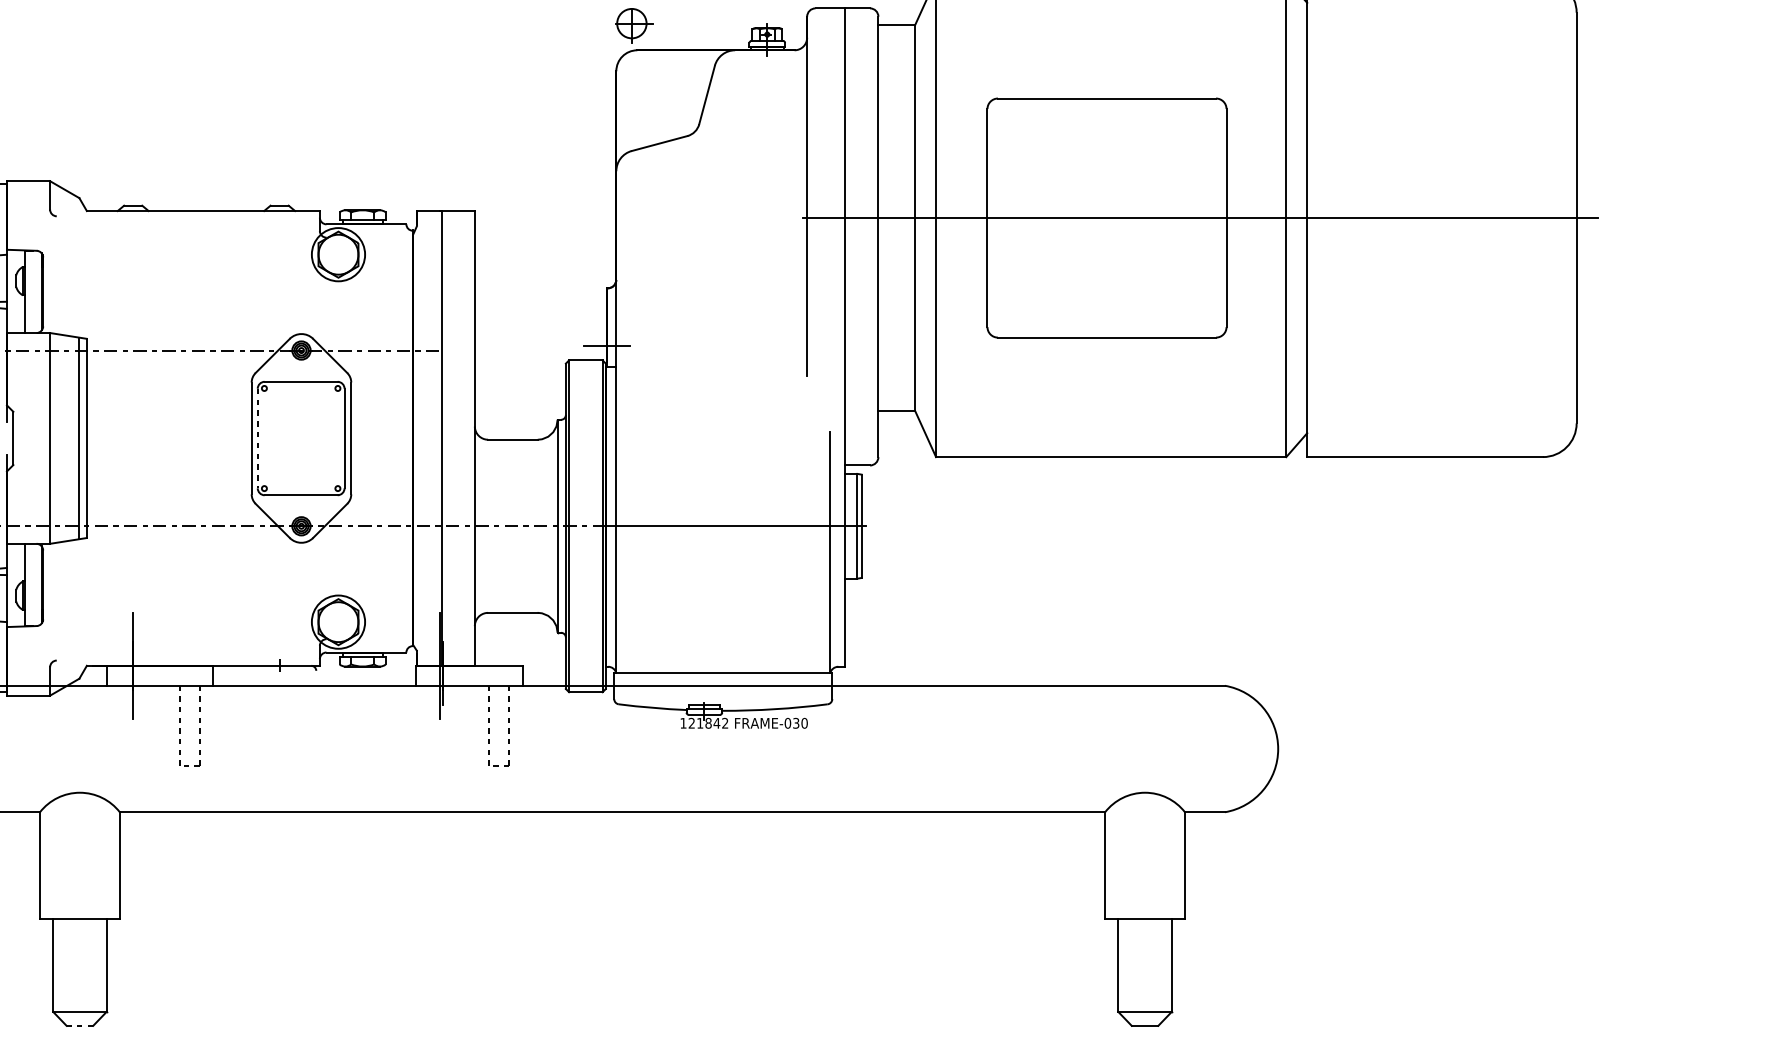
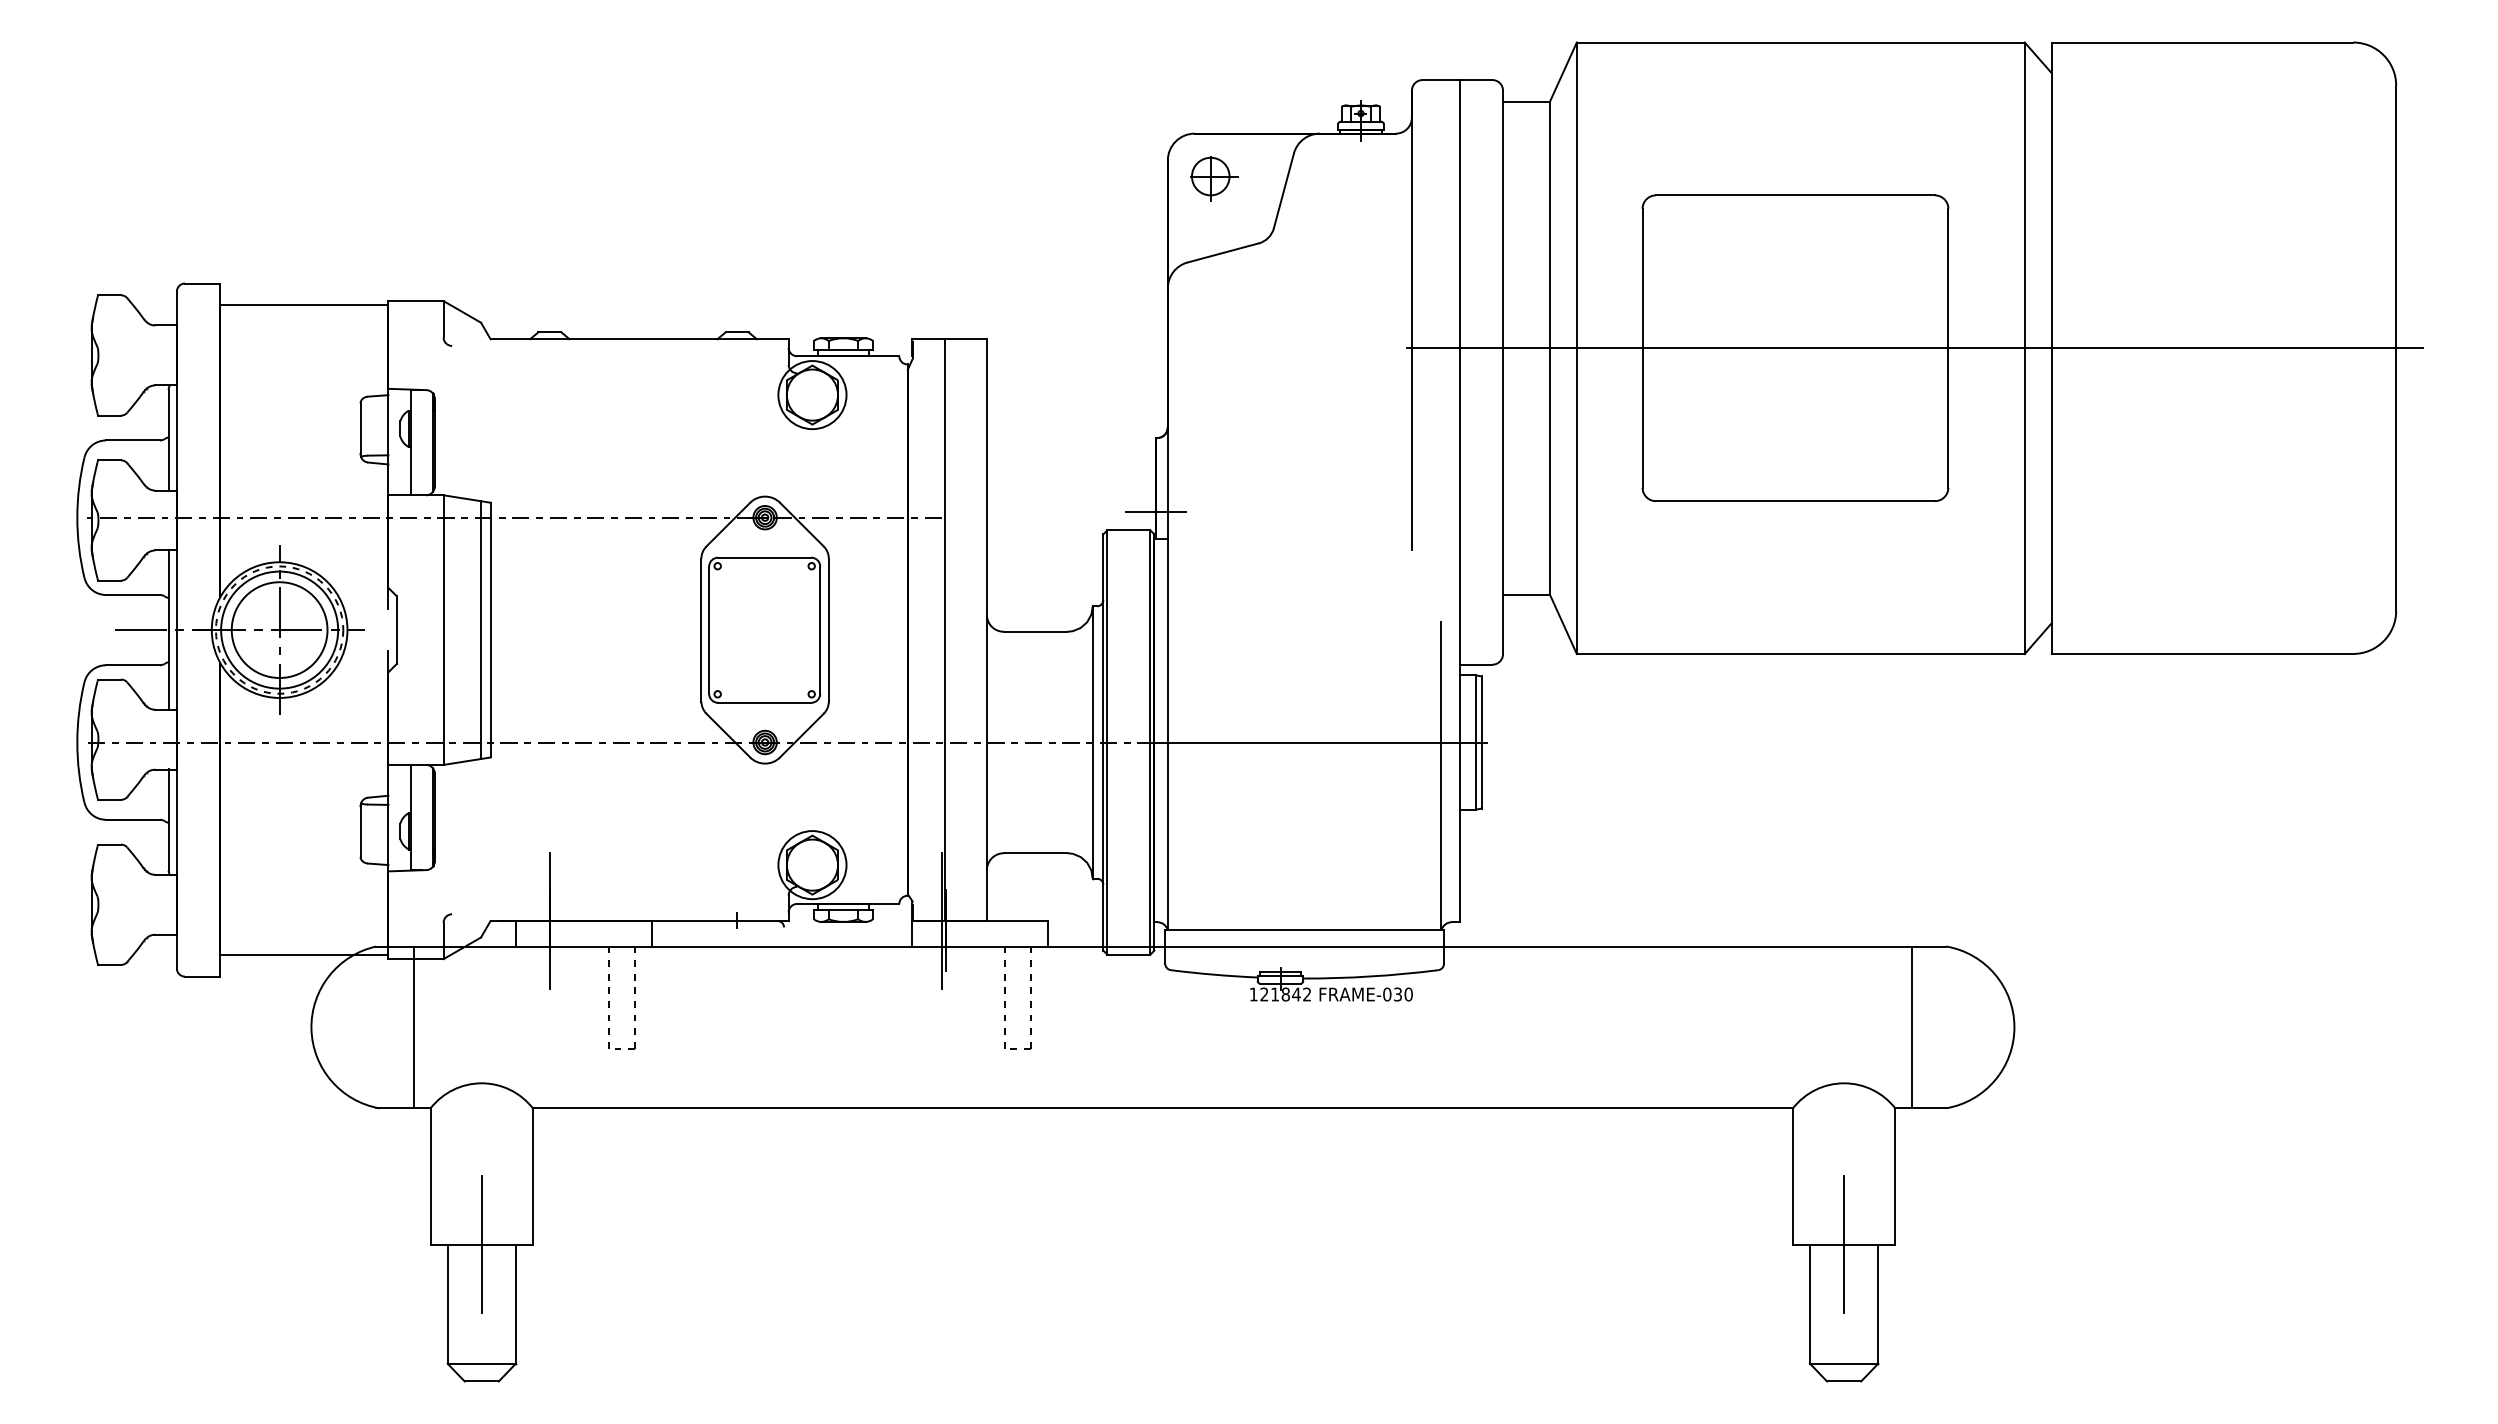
part: (634, 25) -> (1214, 178), moved
line: (257, 438) -> (709, 630), dashed -> solid
line: (26, 749) -> (413, 1027), added
line: (1198, 749) -> (1912, 1027), added
line: (79, 918) -> (481, 1244), added
line: (1145, 918) -> (1844, 1244), added
line: (79, 1025) -> (481, 1381), dashed -> solid

